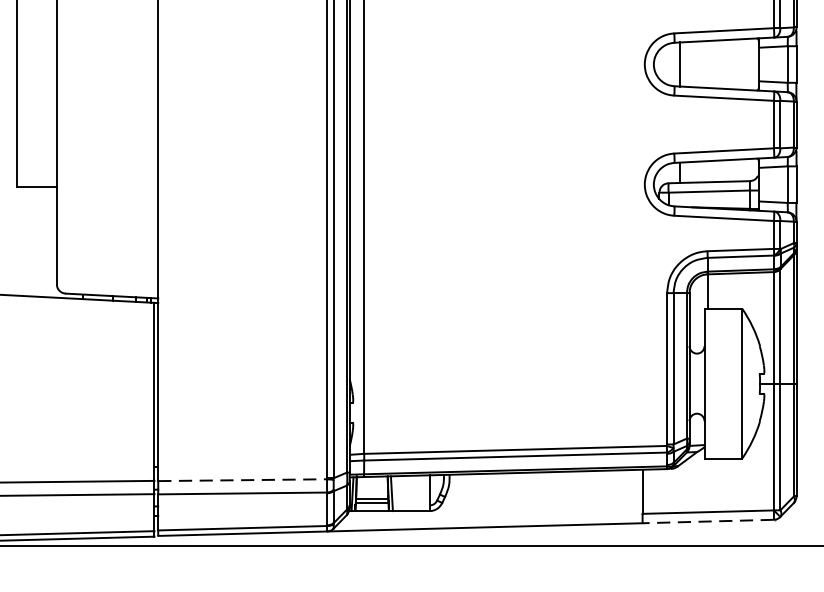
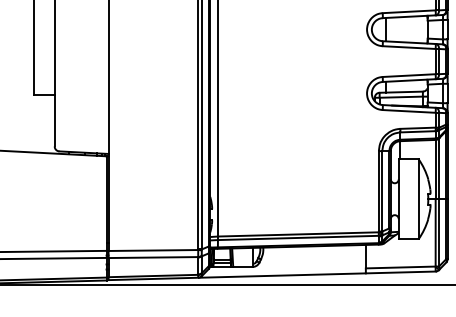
line: (242, 480) -> (153, 250), dashed -> solid
line: (707, 521) -> (400, 272), dashed -> solid

